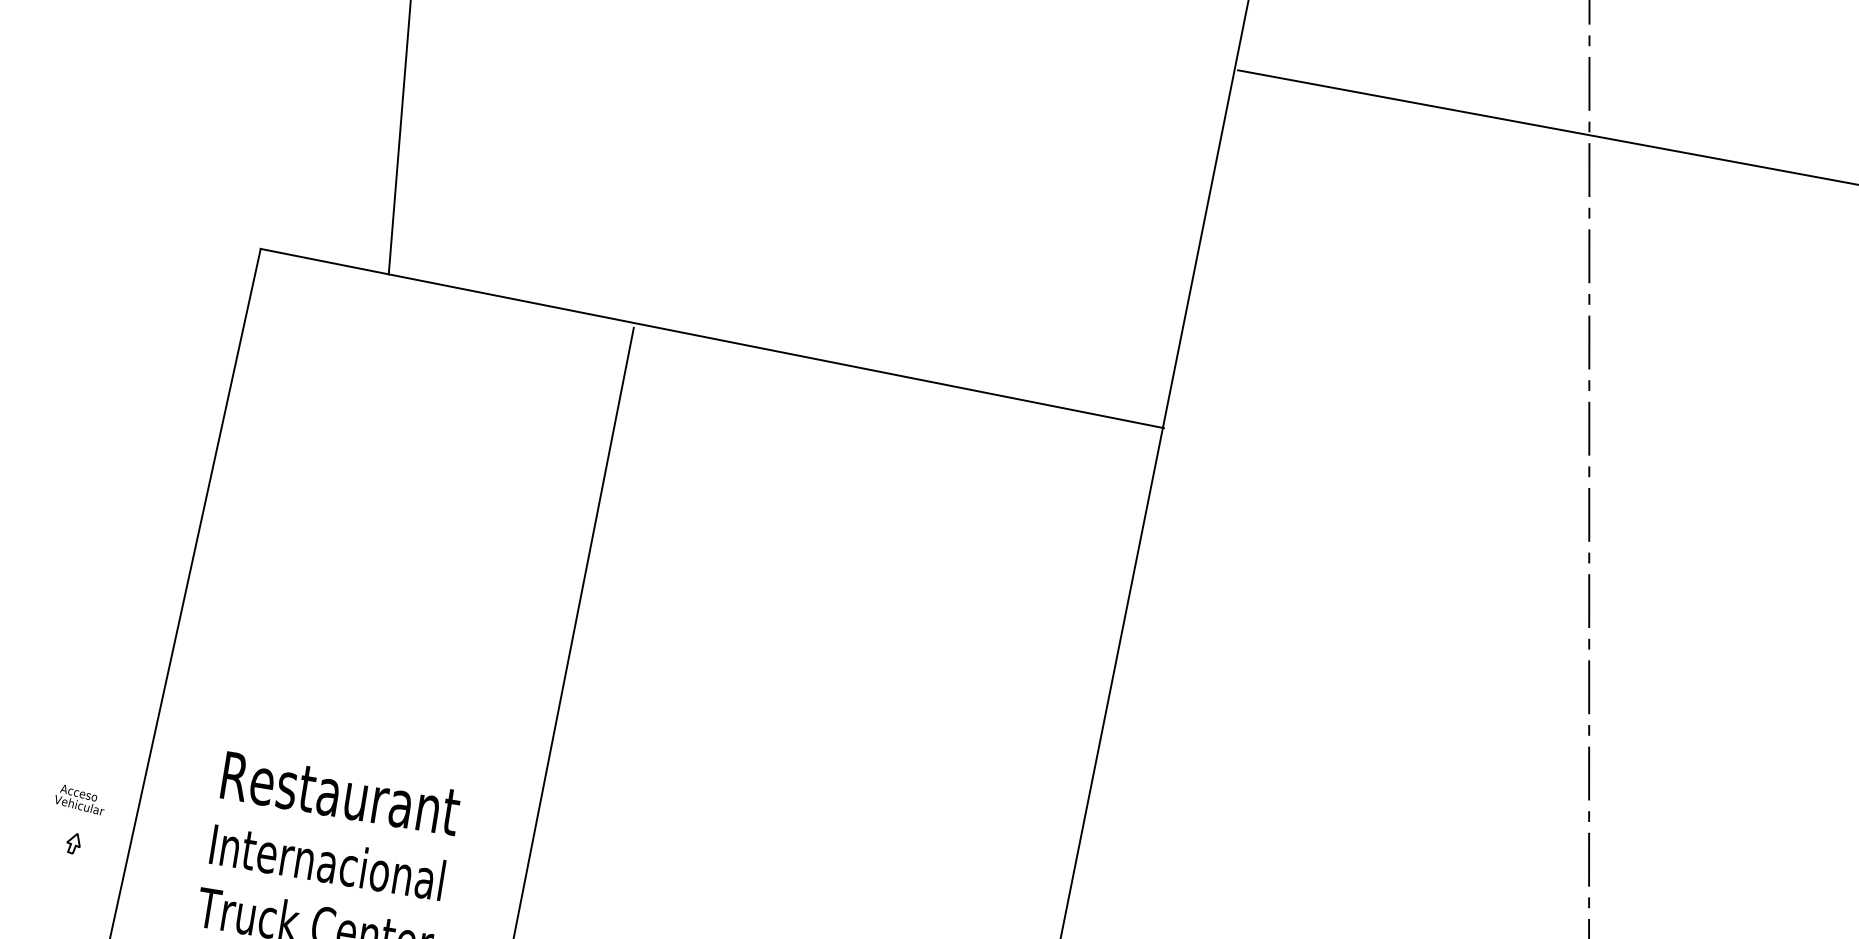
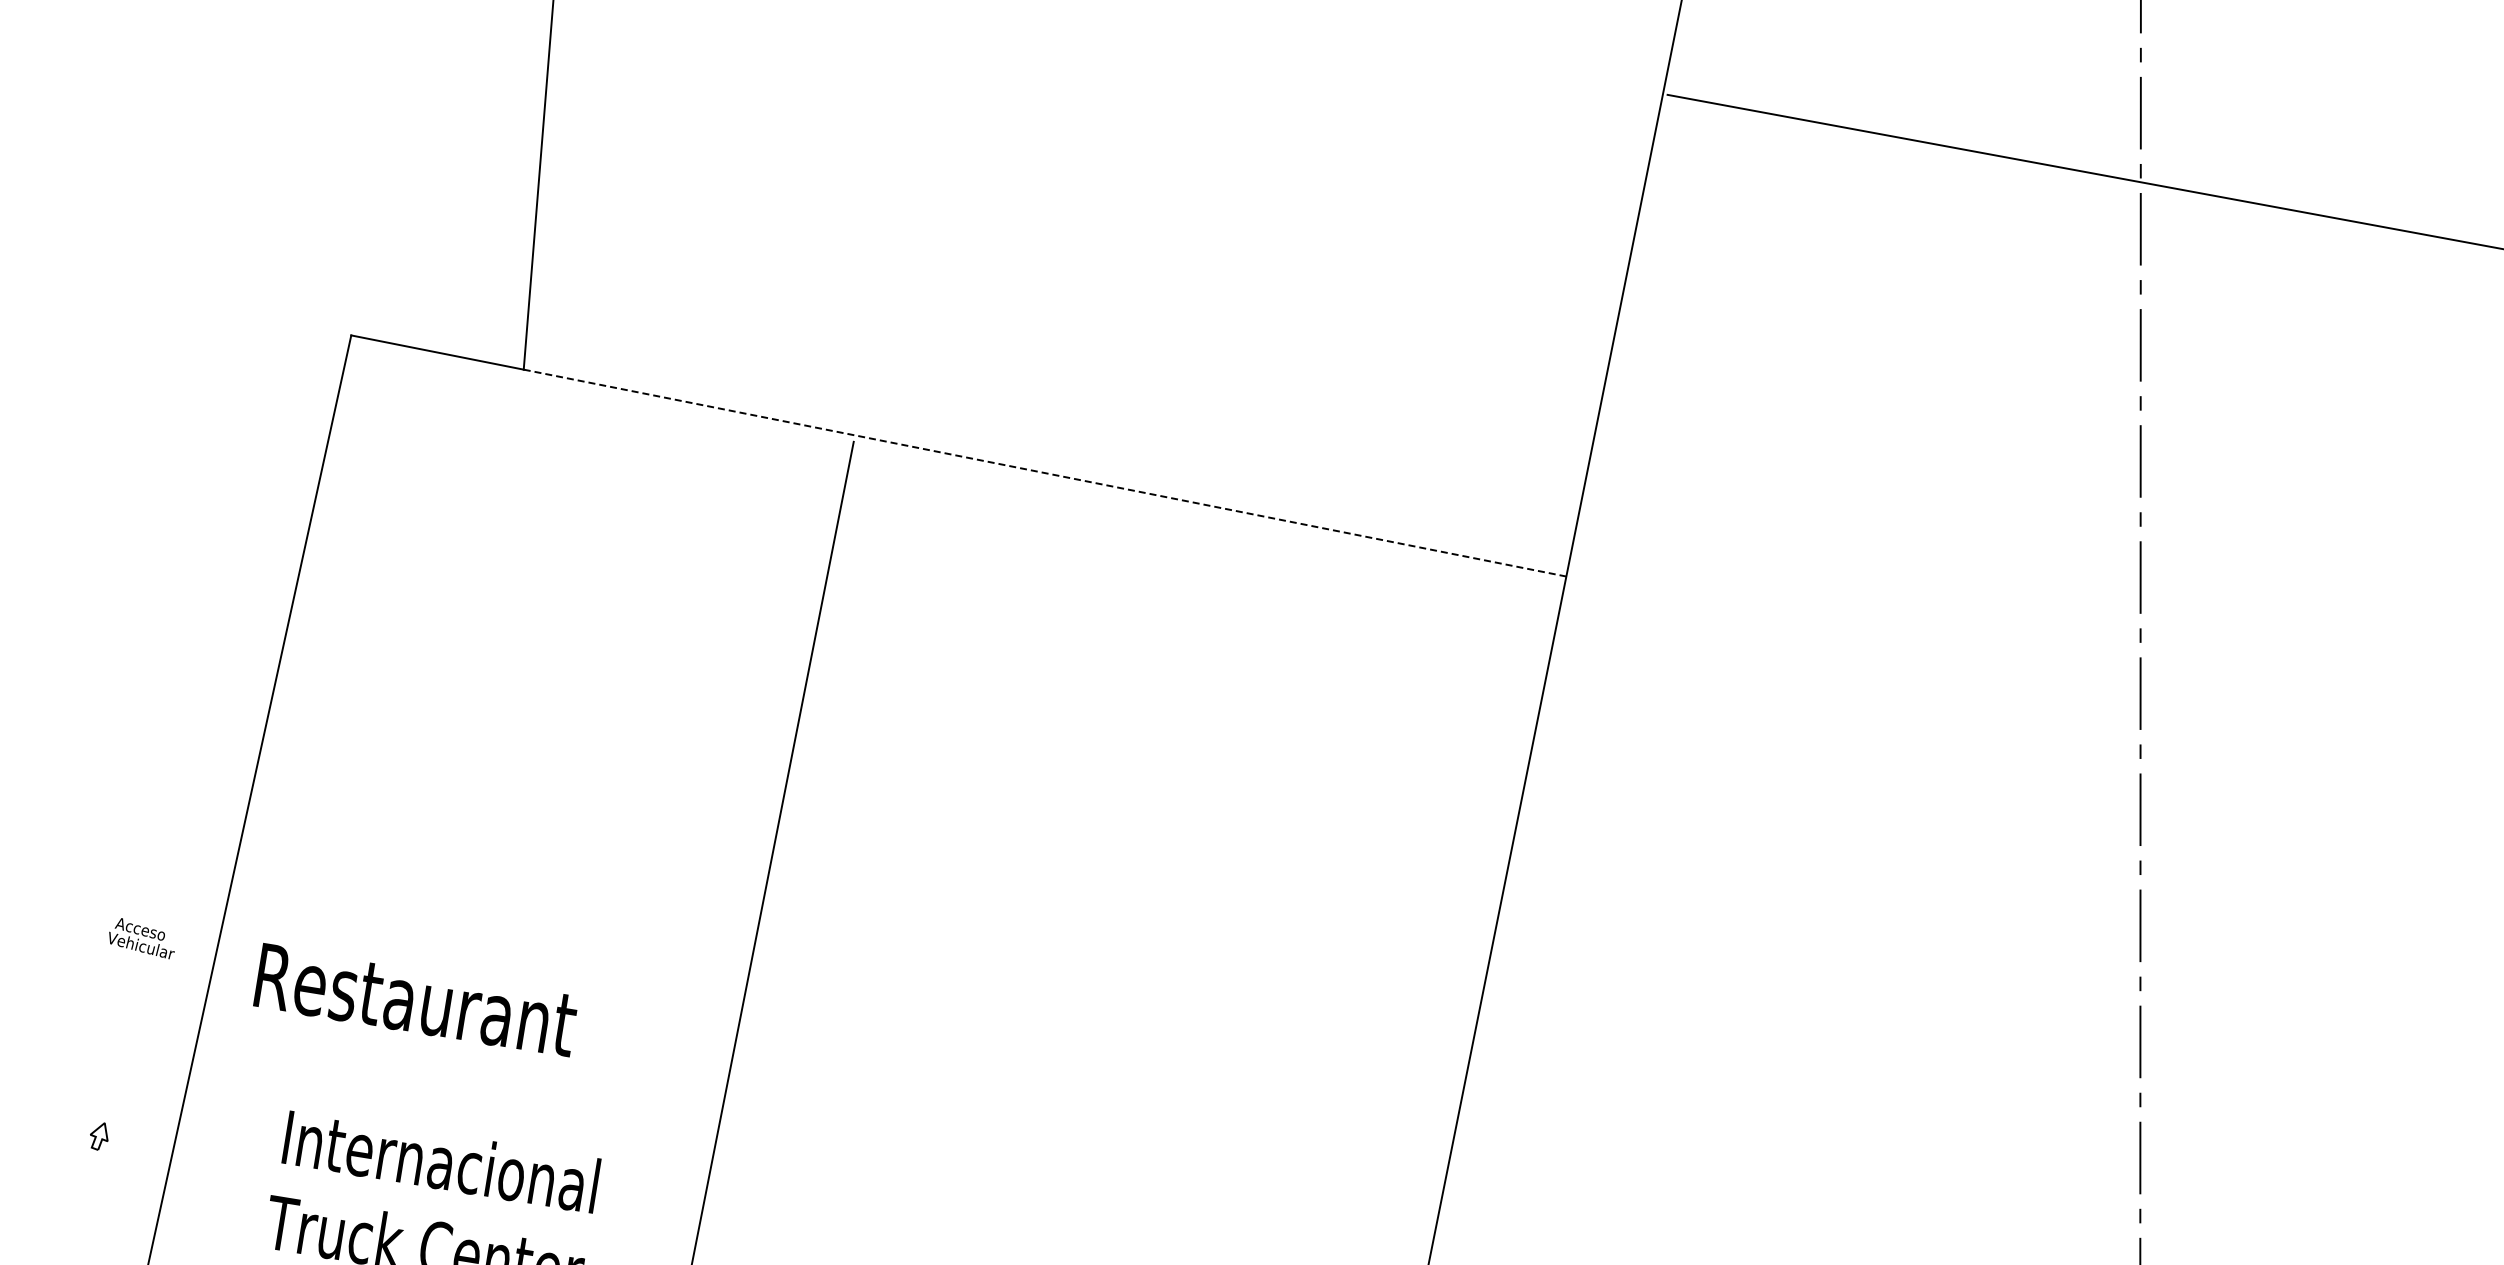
line: (776, 351) -> (1046, 473), solid -> dashed
text: (340, 793) -> (415, 1000), moved
text: (79, 799) -> (141, 938), moved

